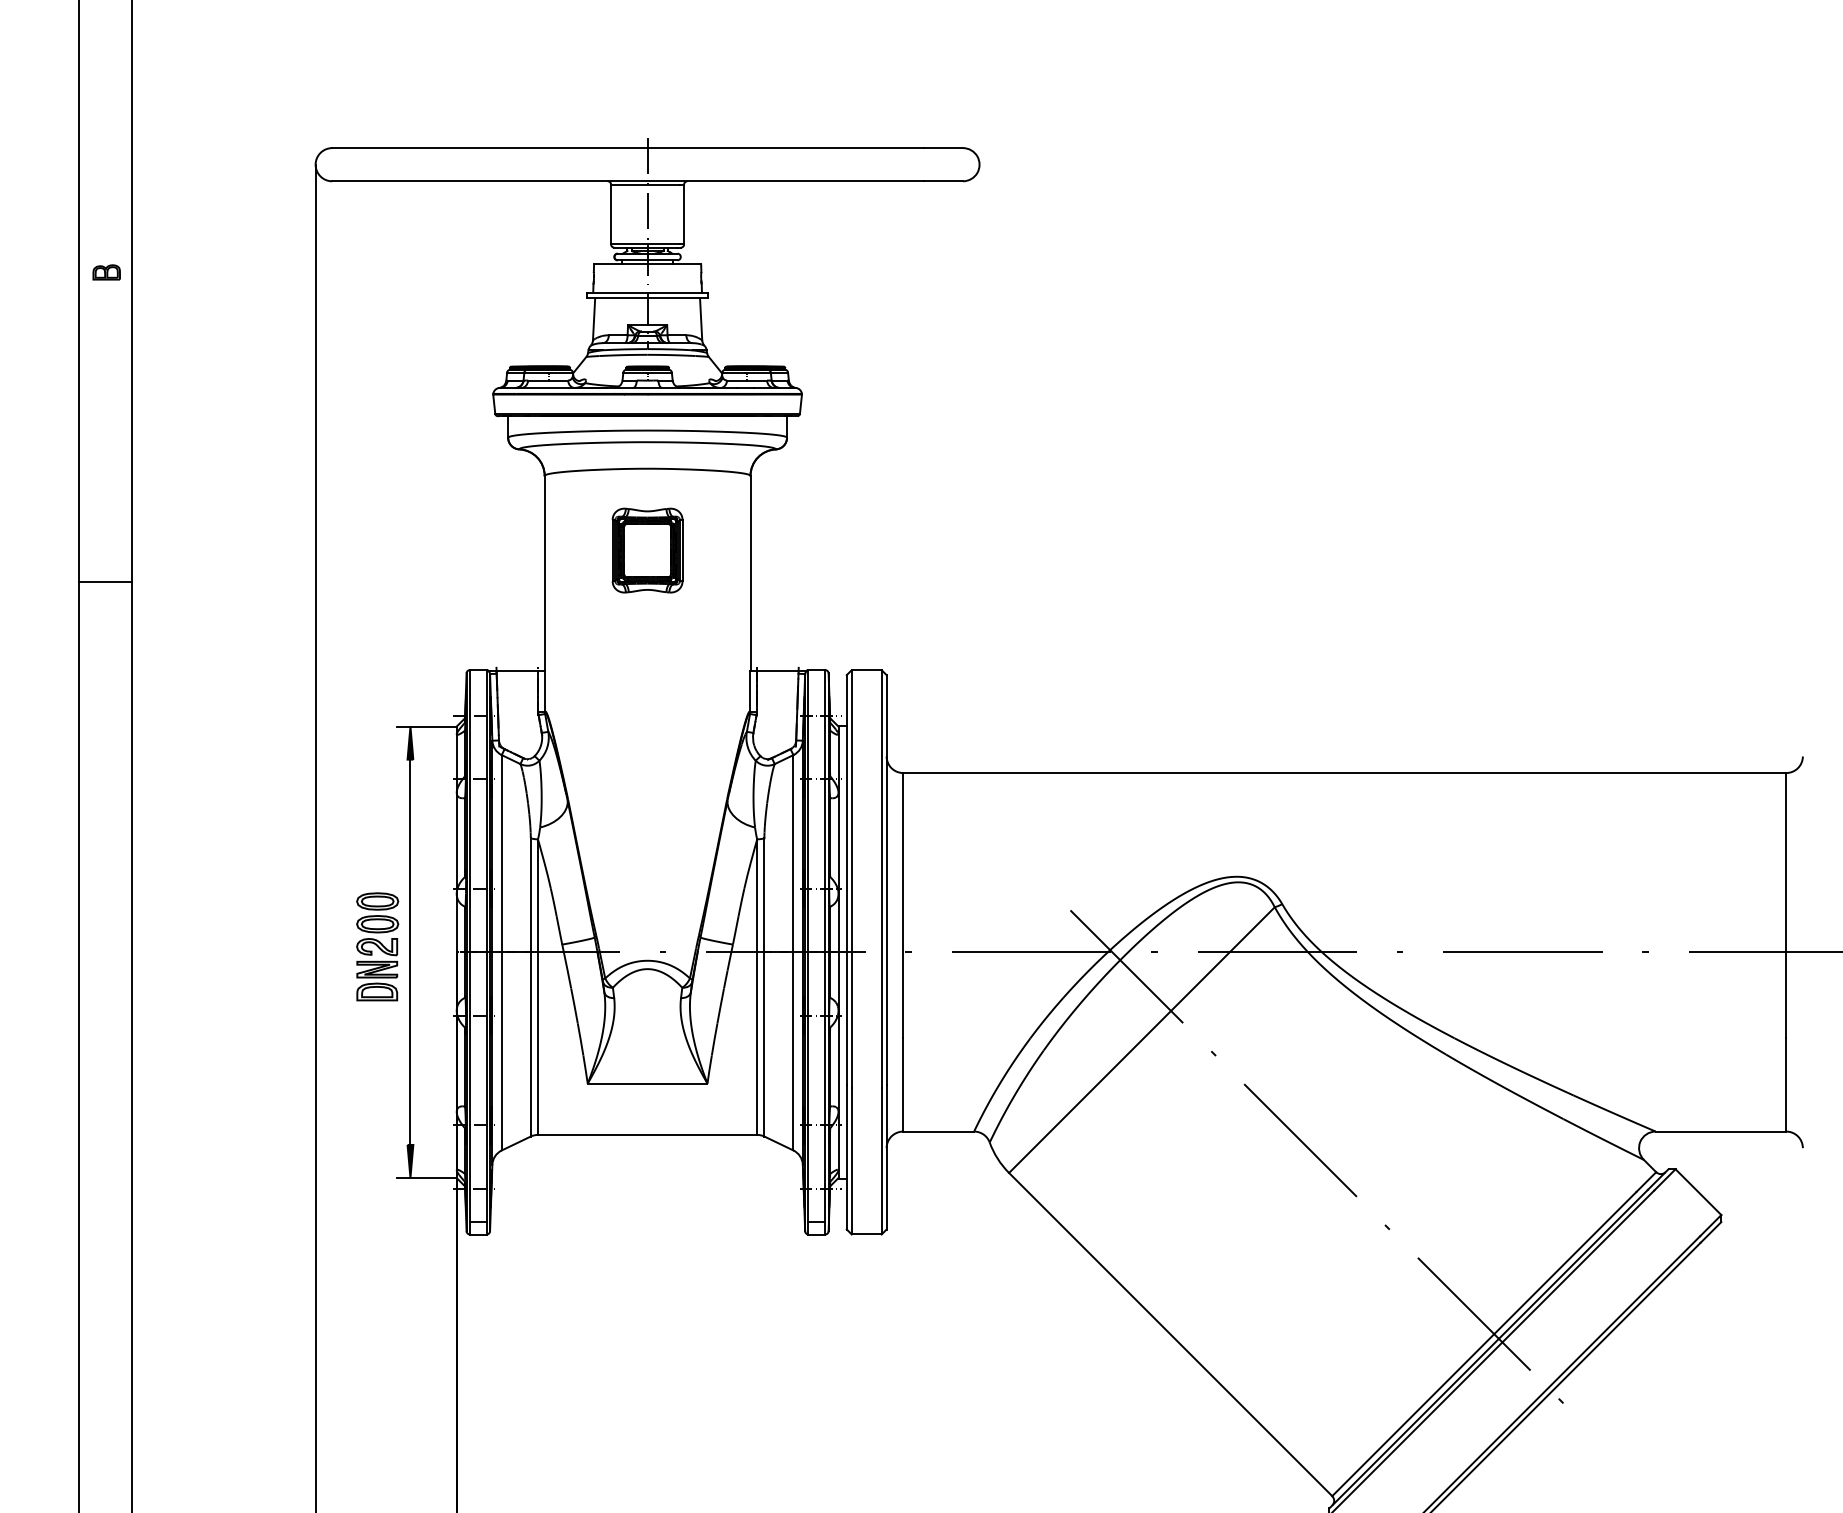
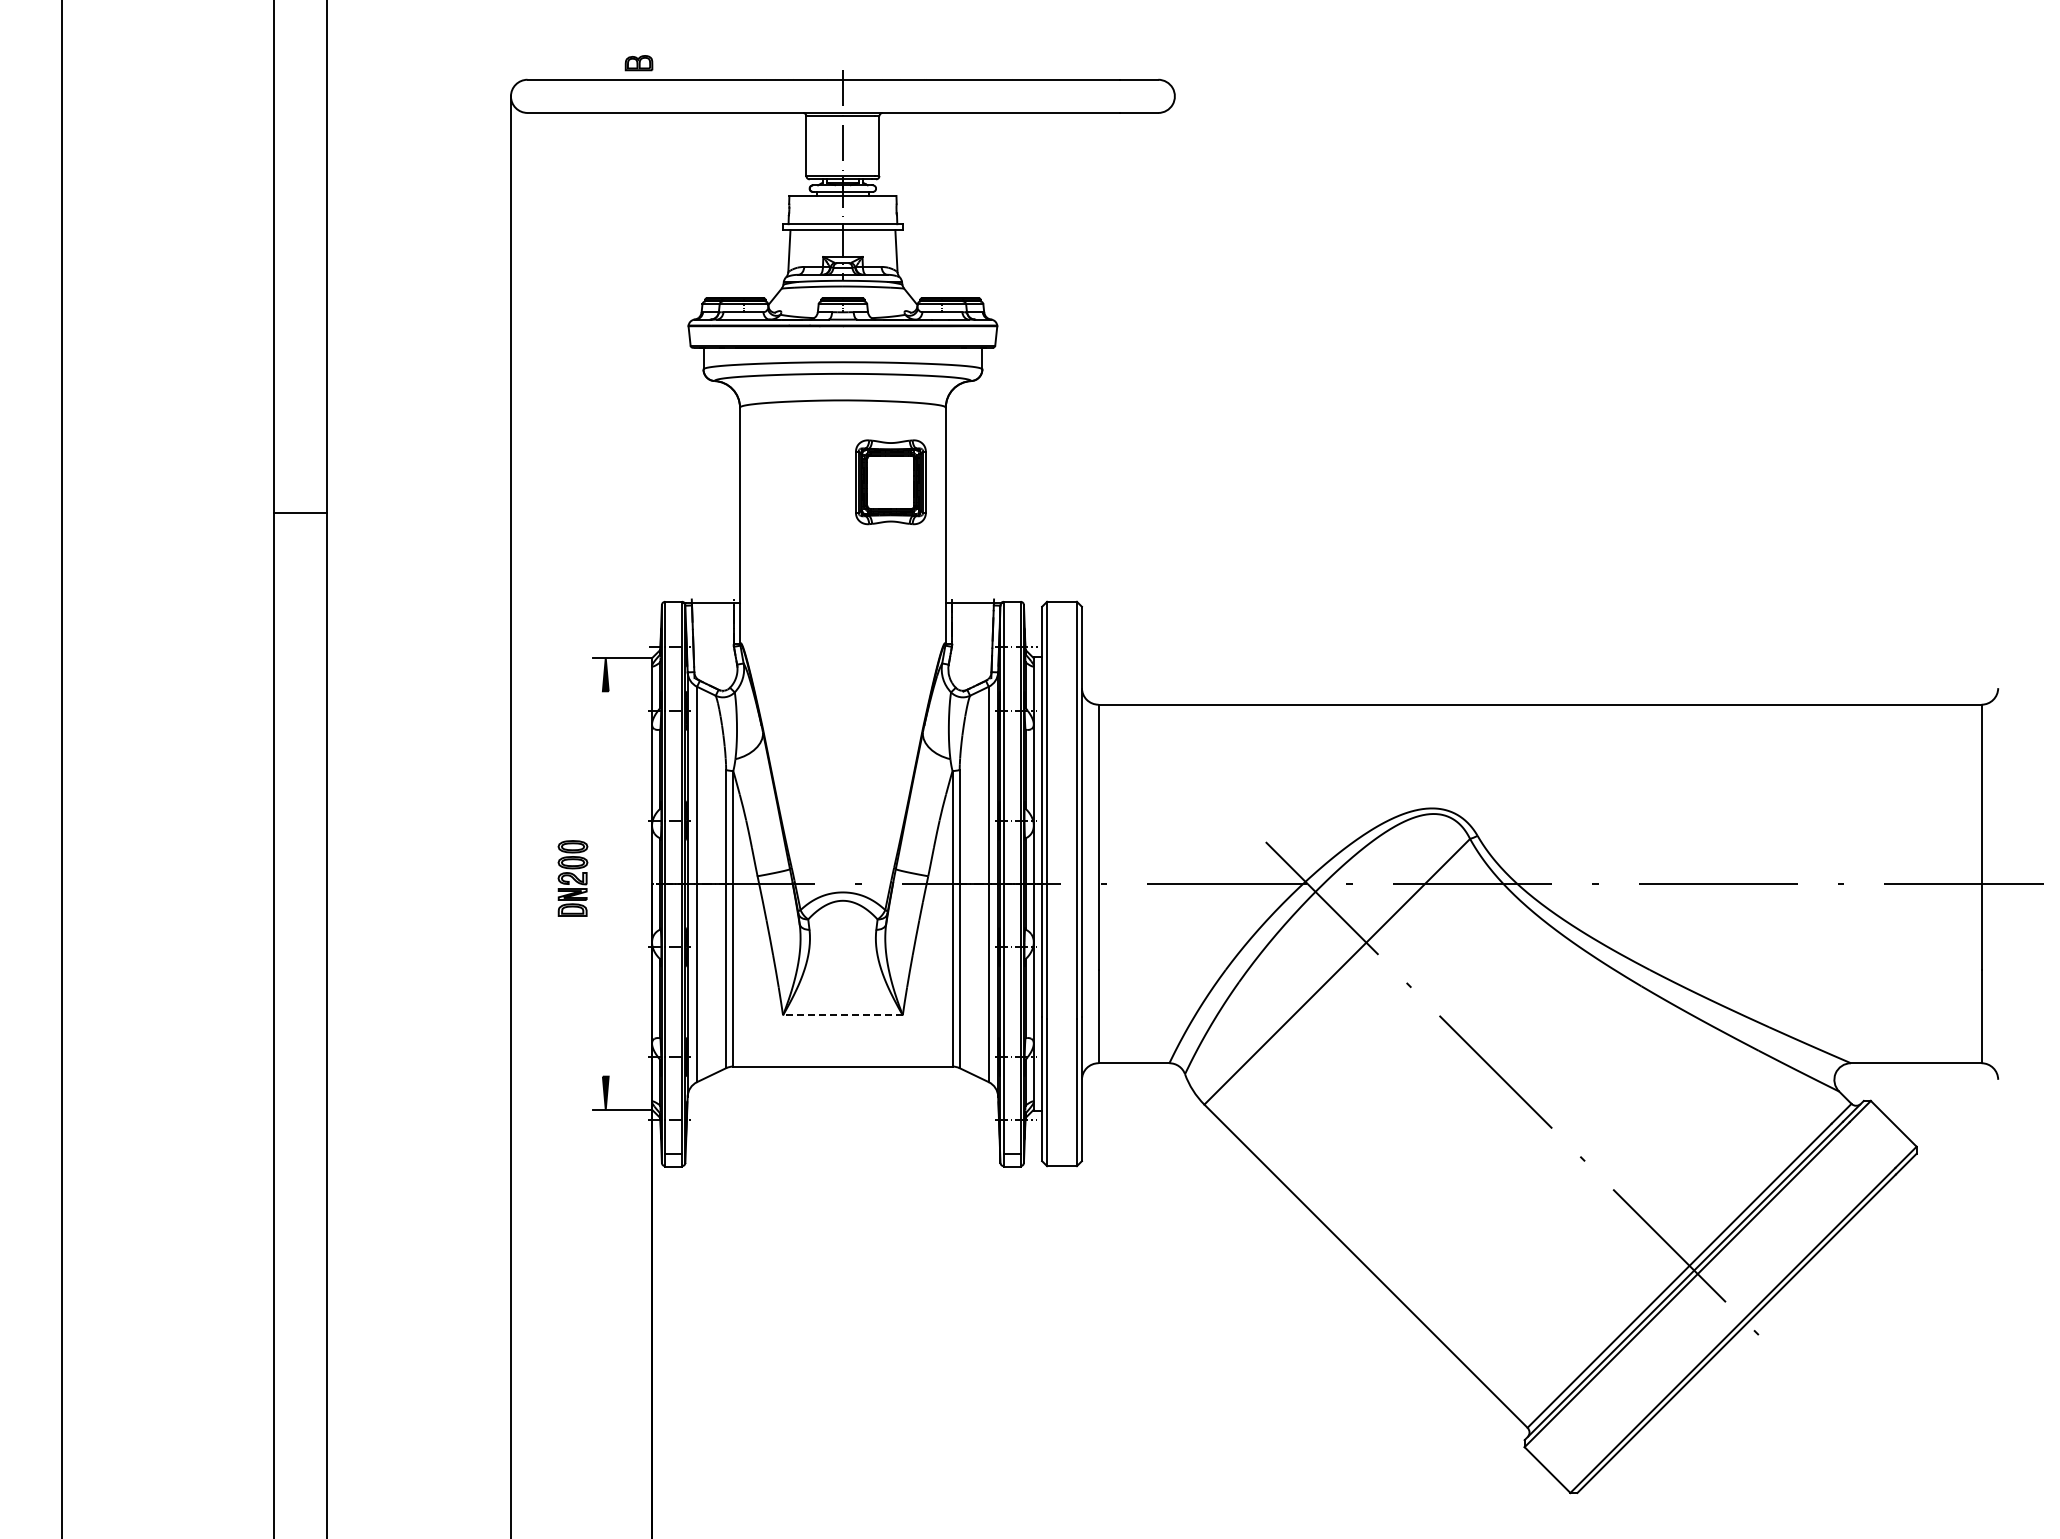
part: (106, 272) -> (638, 63), moved
part: (647, 550) -> (890, 482), moved
part: (377, 946) -> (572, 878), size x0.7
line: (410, 951) -> (605, 883), removed
line: (647, 1083) -> (842, 1015), solid -> dashed

